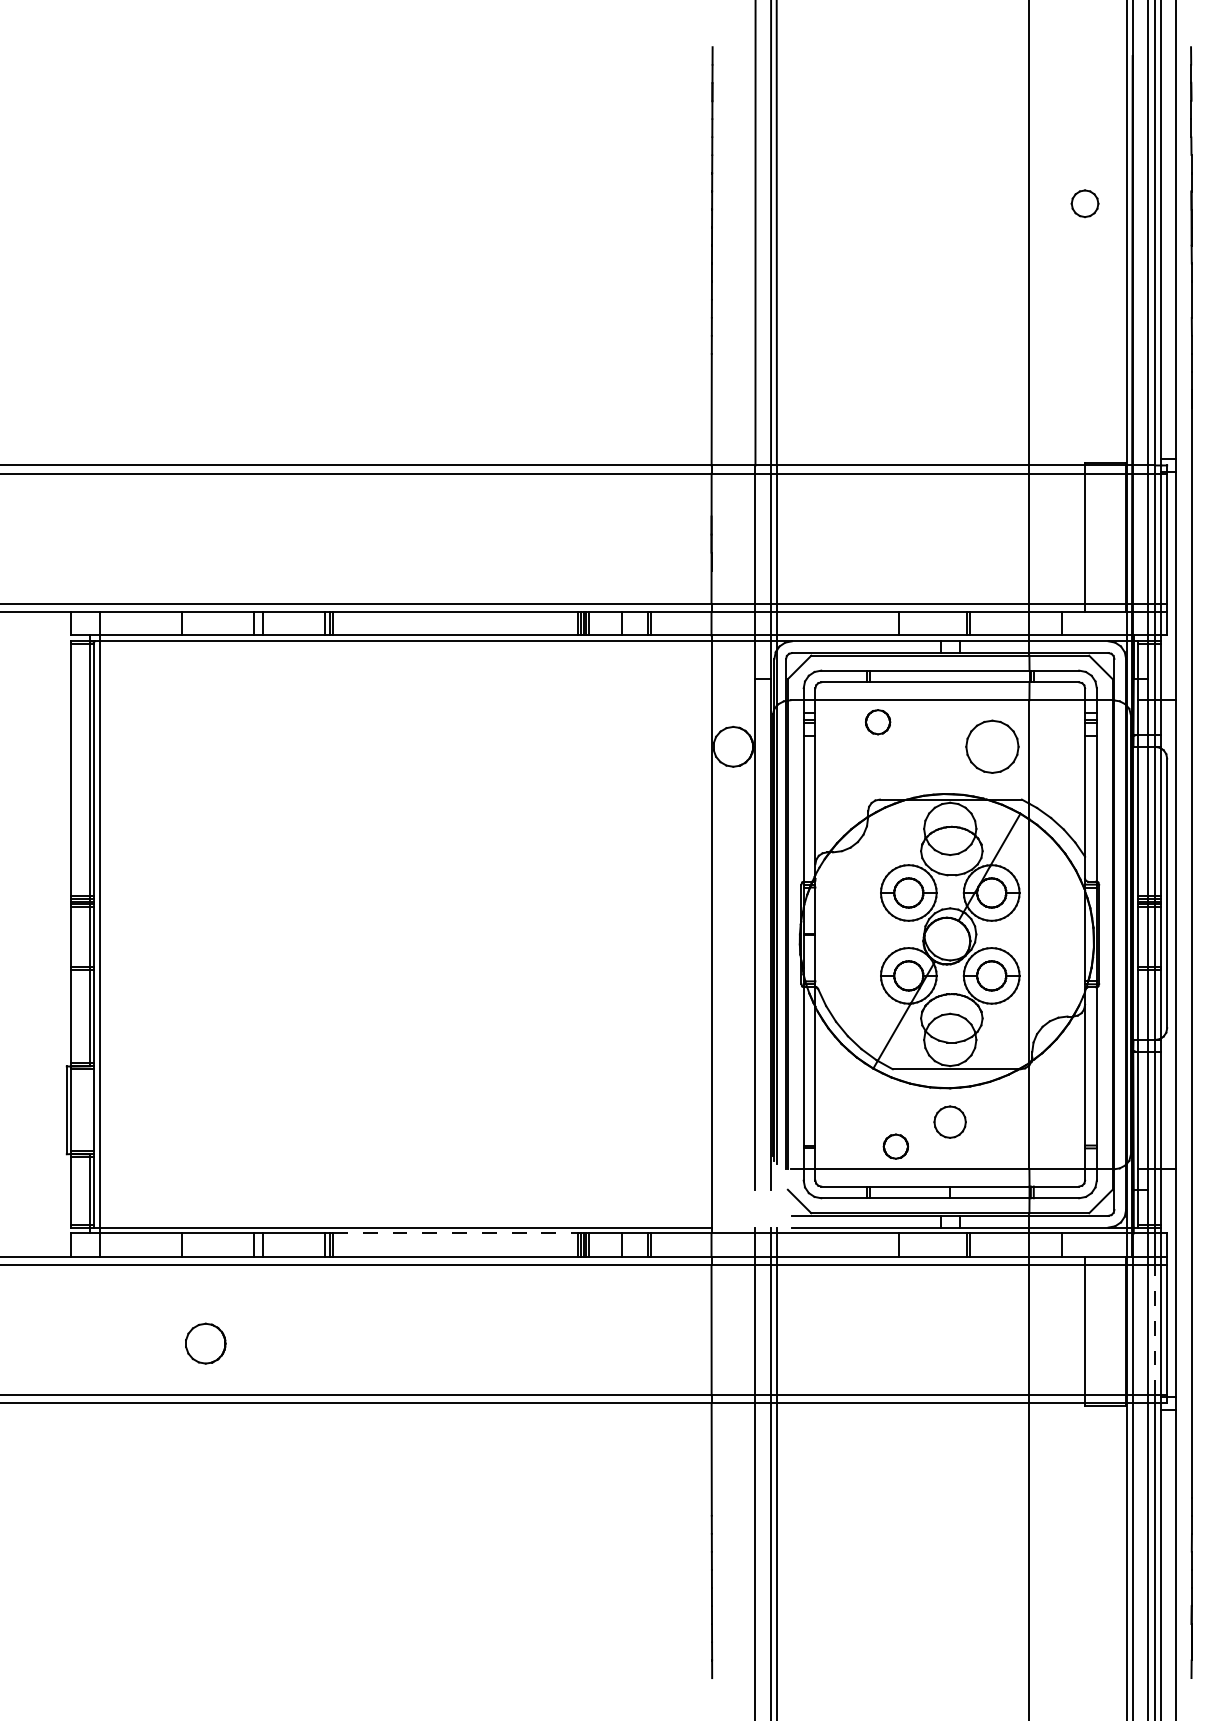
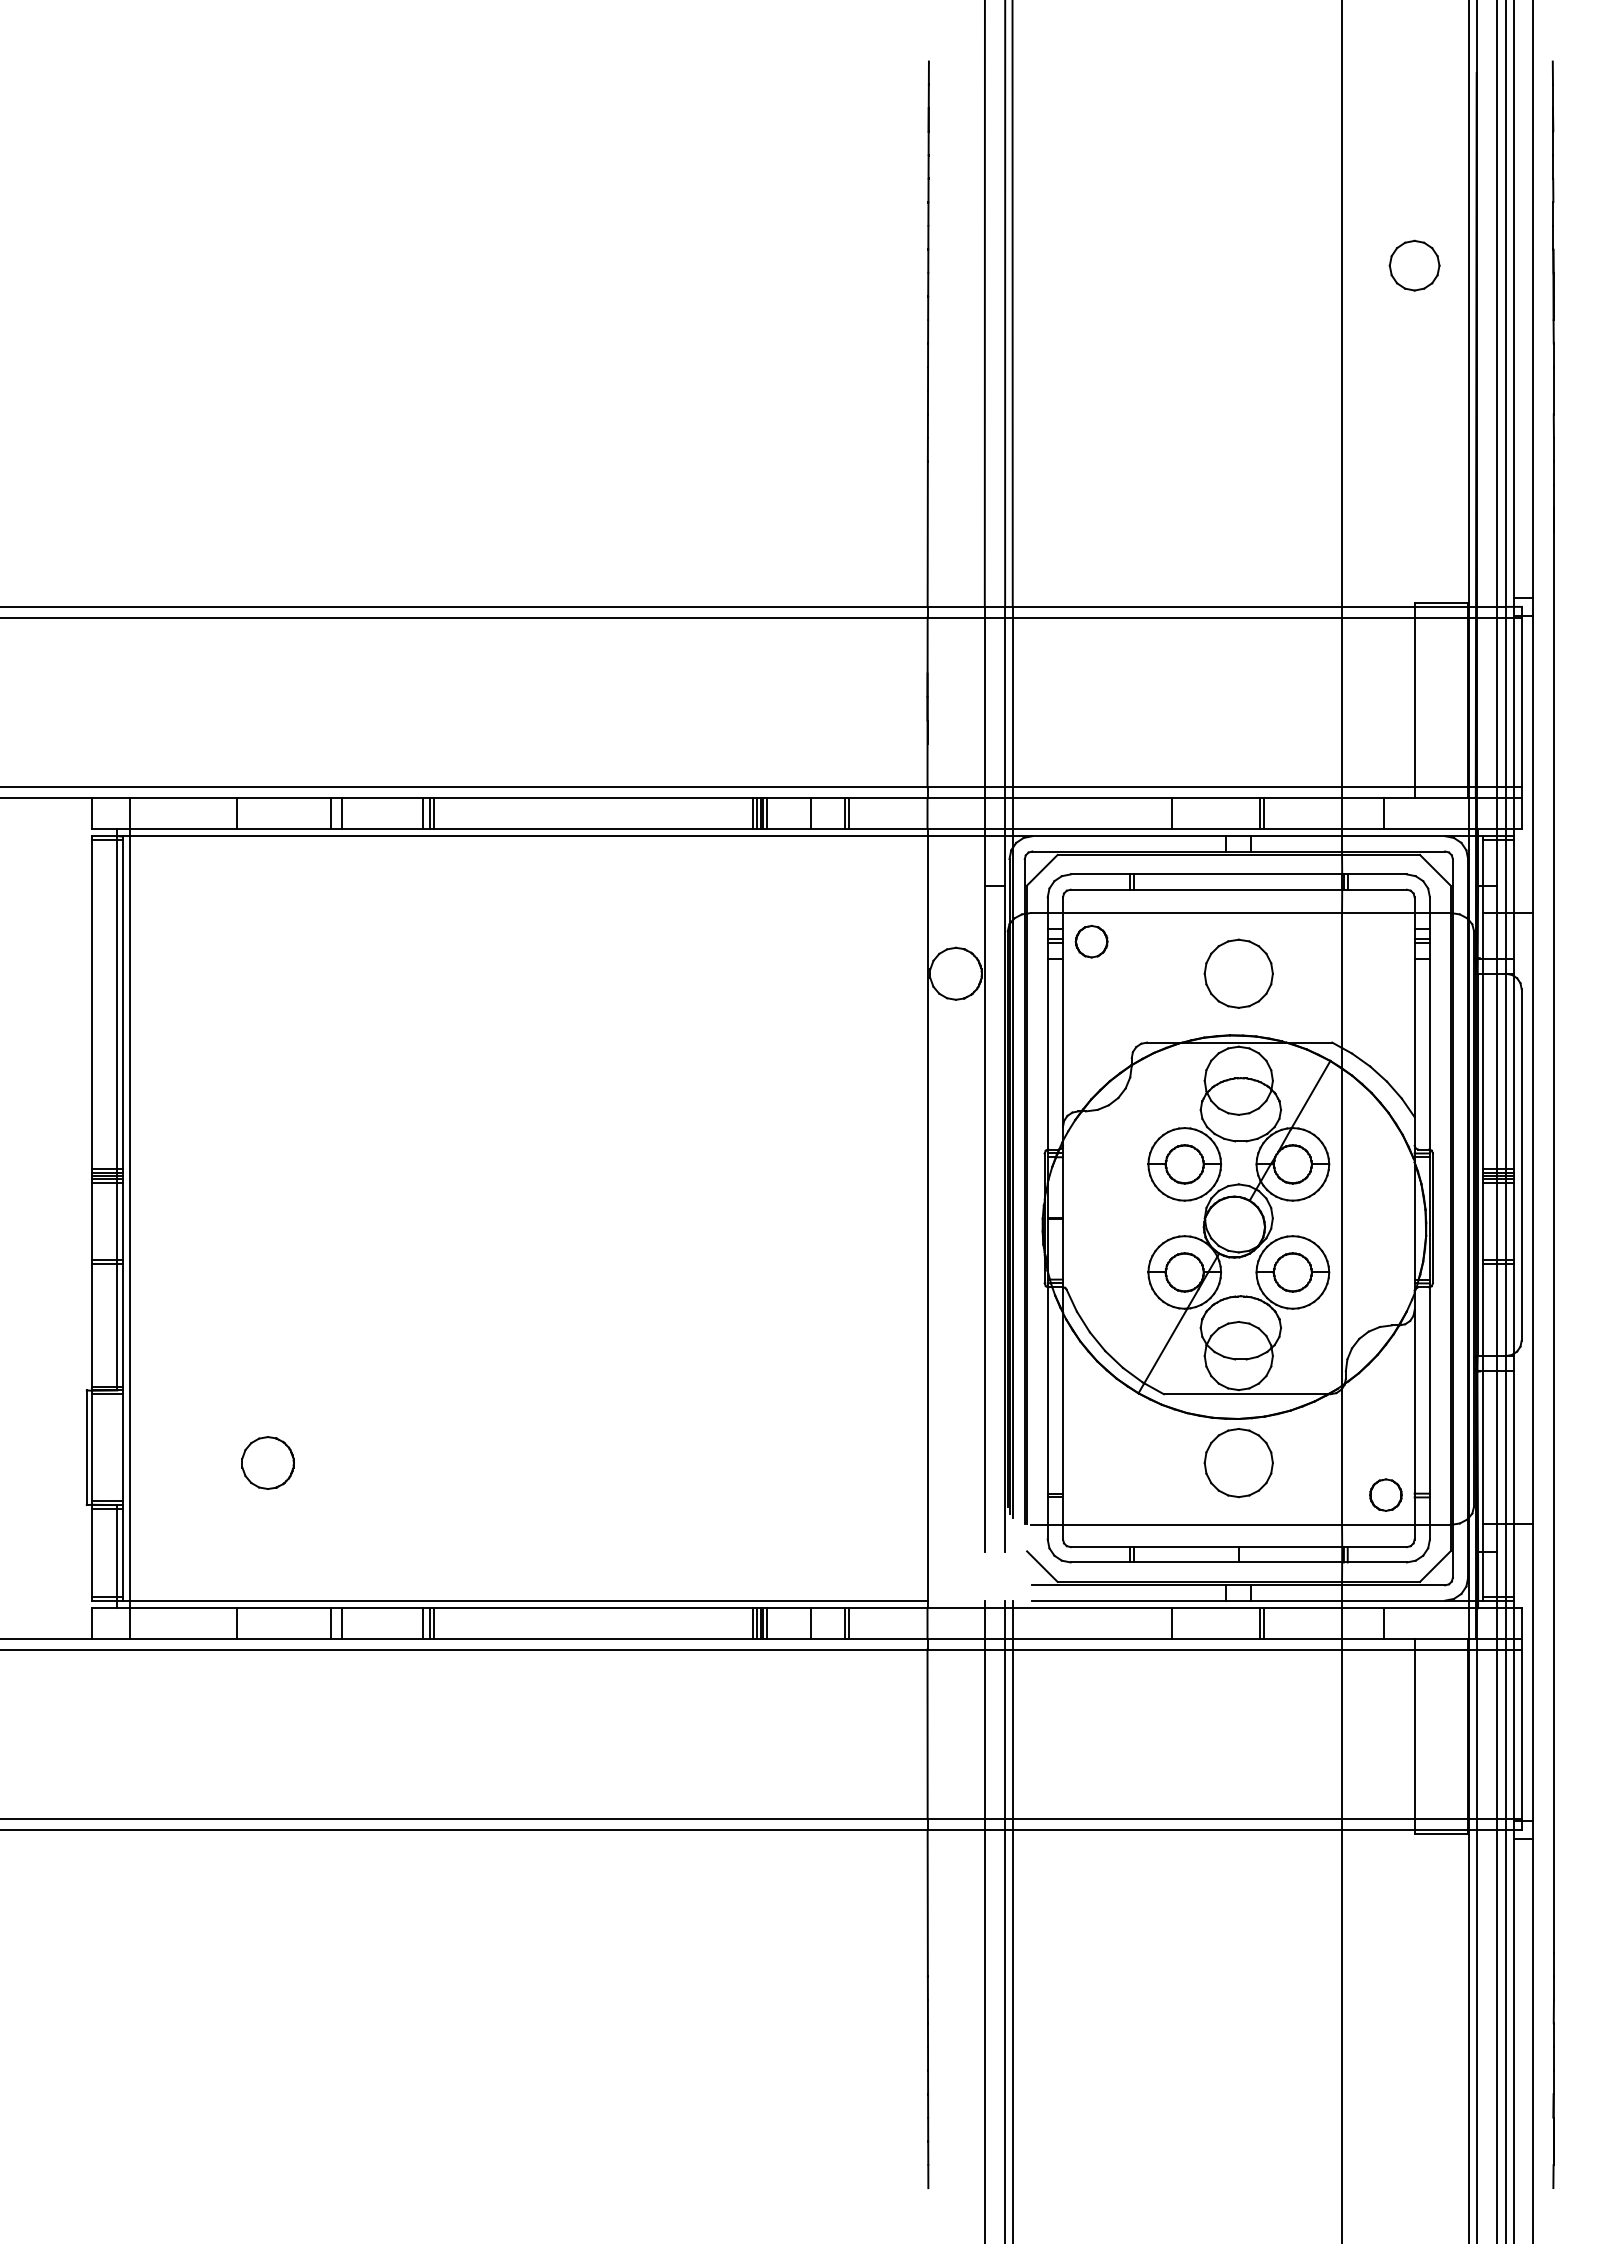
part: (1084, 203) -> (1414, 265), size x1.43
part: (877, 722) -> (1091, 941), moved
part: (992, 746) -> (1238, 973), moved
part: (950, 1122) -> (1238, 1463), size x1.67
part: (895, 1146) -> (1385, 1494), moved
line: (455, 1233) -> (593, 1608), dashed -> solid
line: (1155, 1330) -> (1506, 1734), dashed -> solid
part: (205, 1343) -> (267, 1462), moved

